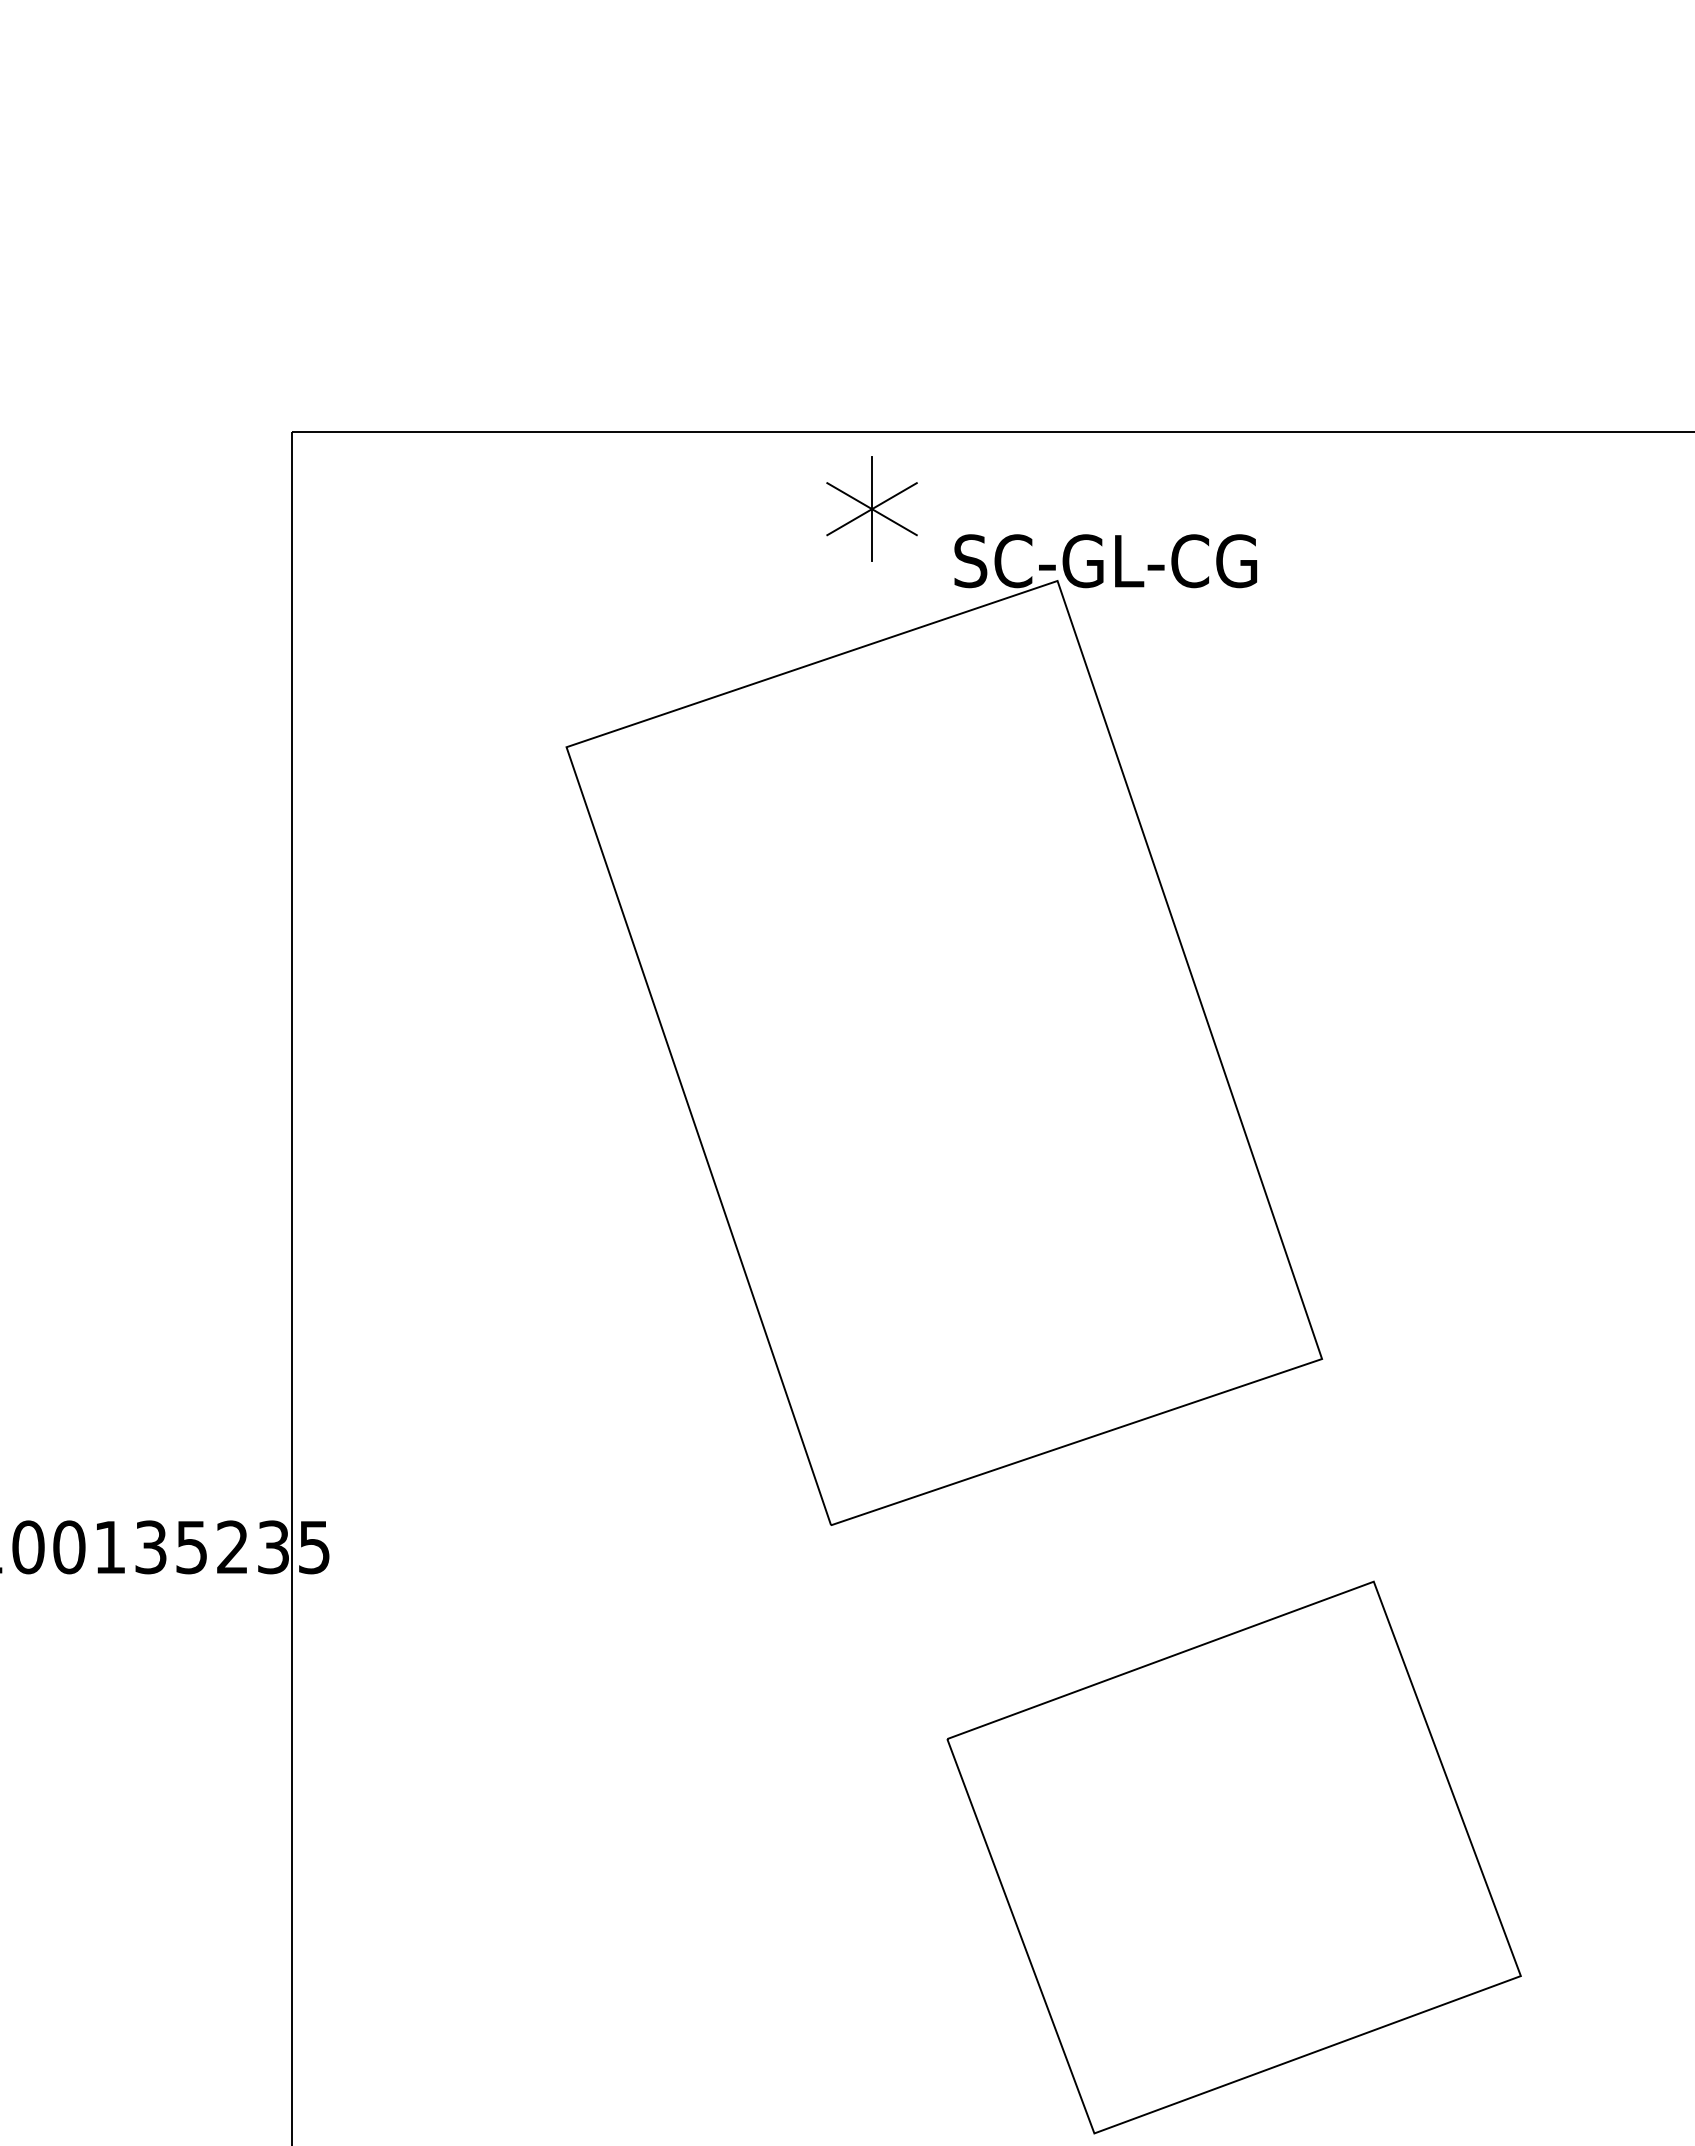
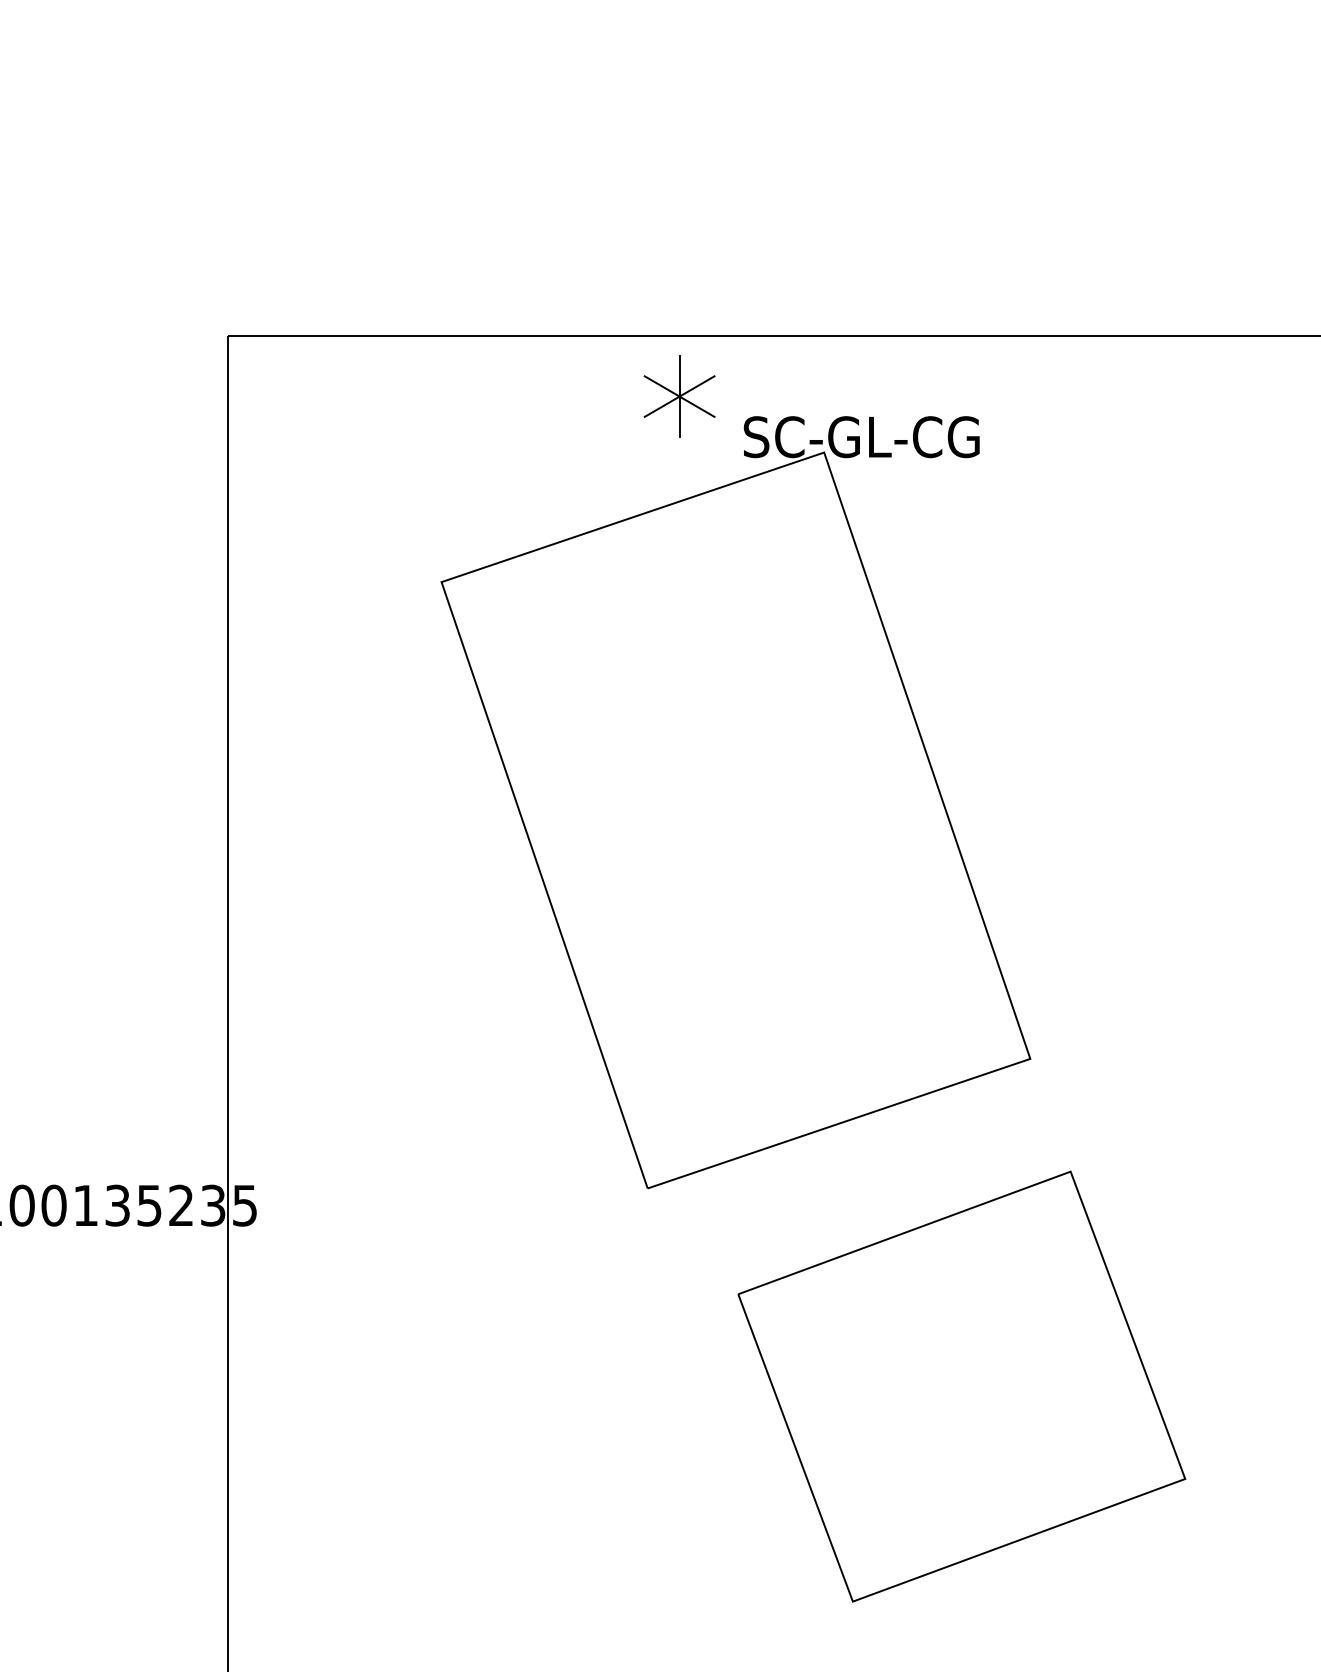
part: (1233, 1857) -> (961, 1386), moved

